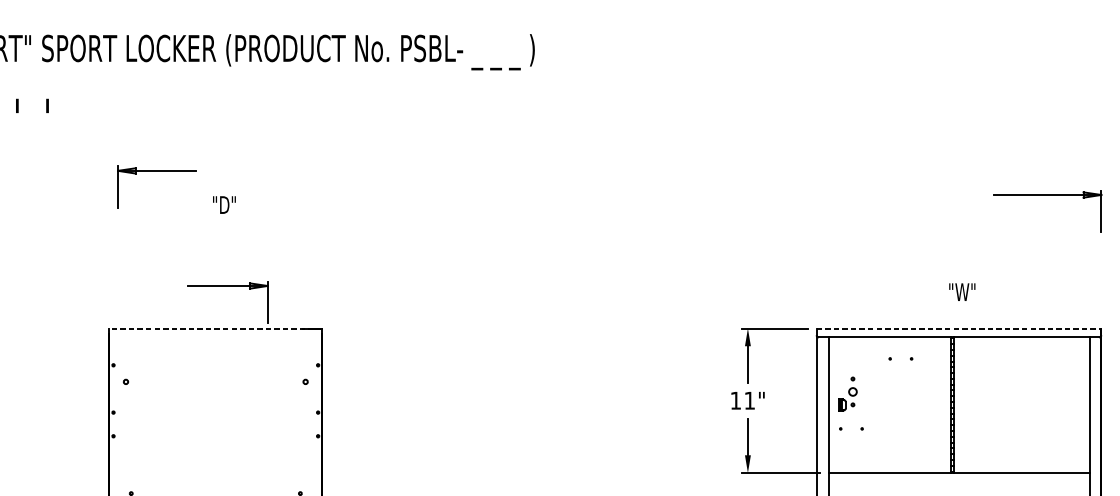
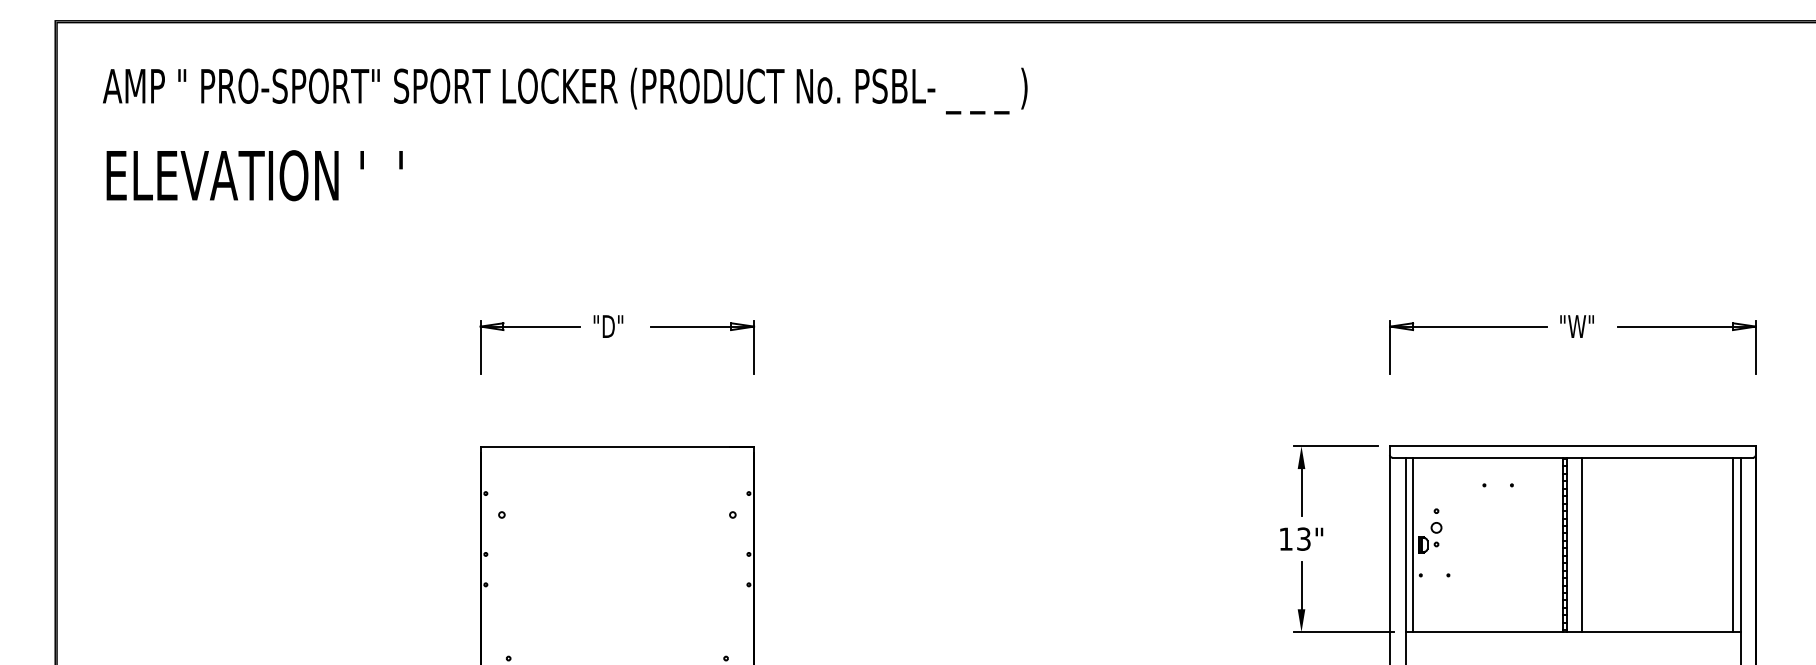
part: (156, 171) -> (529, 327), moved
part: (1047, 195) -> (1686, 327), moved
text: (224, 205) -> (608, 326), moved
part: (877, 236) -> (1468, 327), added
part: (227, 286) -> (702, 327), moved
text: (961, 292) -> (1576, 326), moved
line: (211, 328) -> (611, 446), dashed -> solid
line: (959, 328) -> (1573, 446), dashed -> solid
text: (749, 400) -> (1303, 538), 11" -> 13"
line: (835, 404) -> (1413, 544), added
line: (965, 404) -> (1581, 544), added
line: (1083, 404) -> (1733, 544), added

